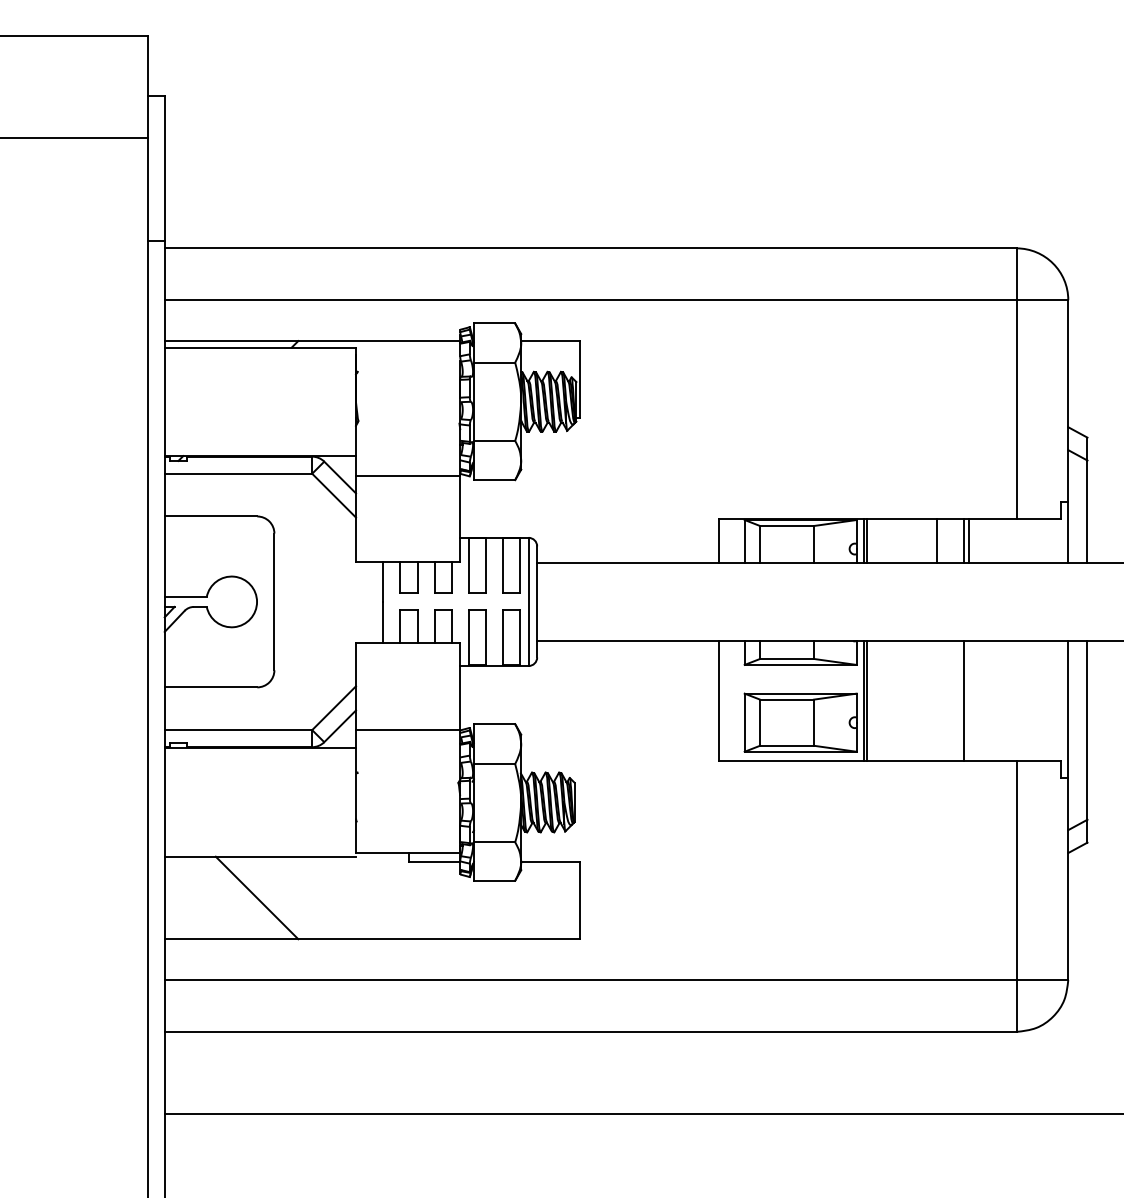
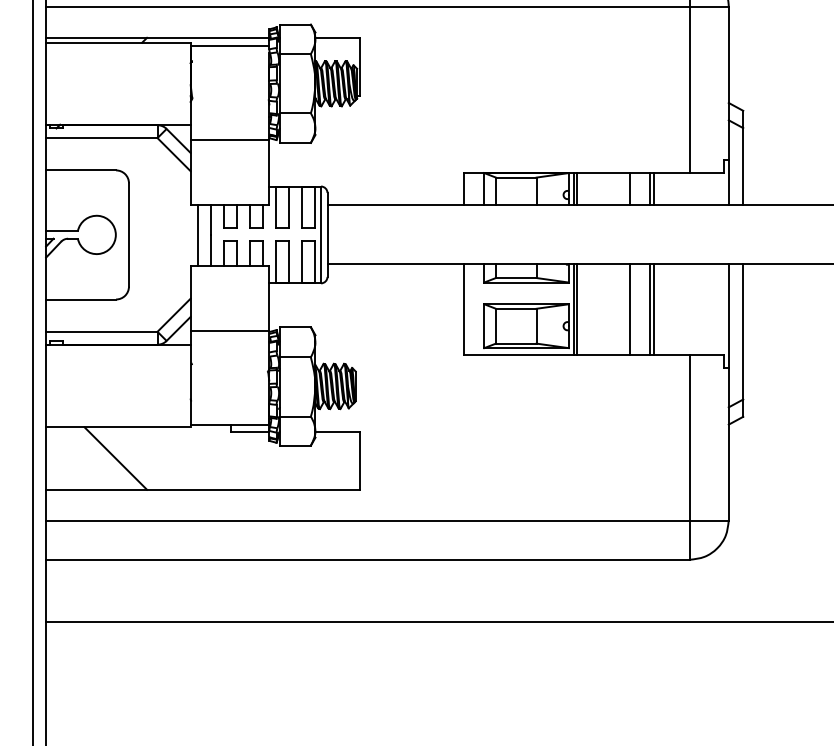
line: (408, 352) -> (230, 46), added
line: (366, 601) -> (198, 234), added
line: (937, 700) -> (629, 309), added
line: (969, 700) -> (654, 309), added

